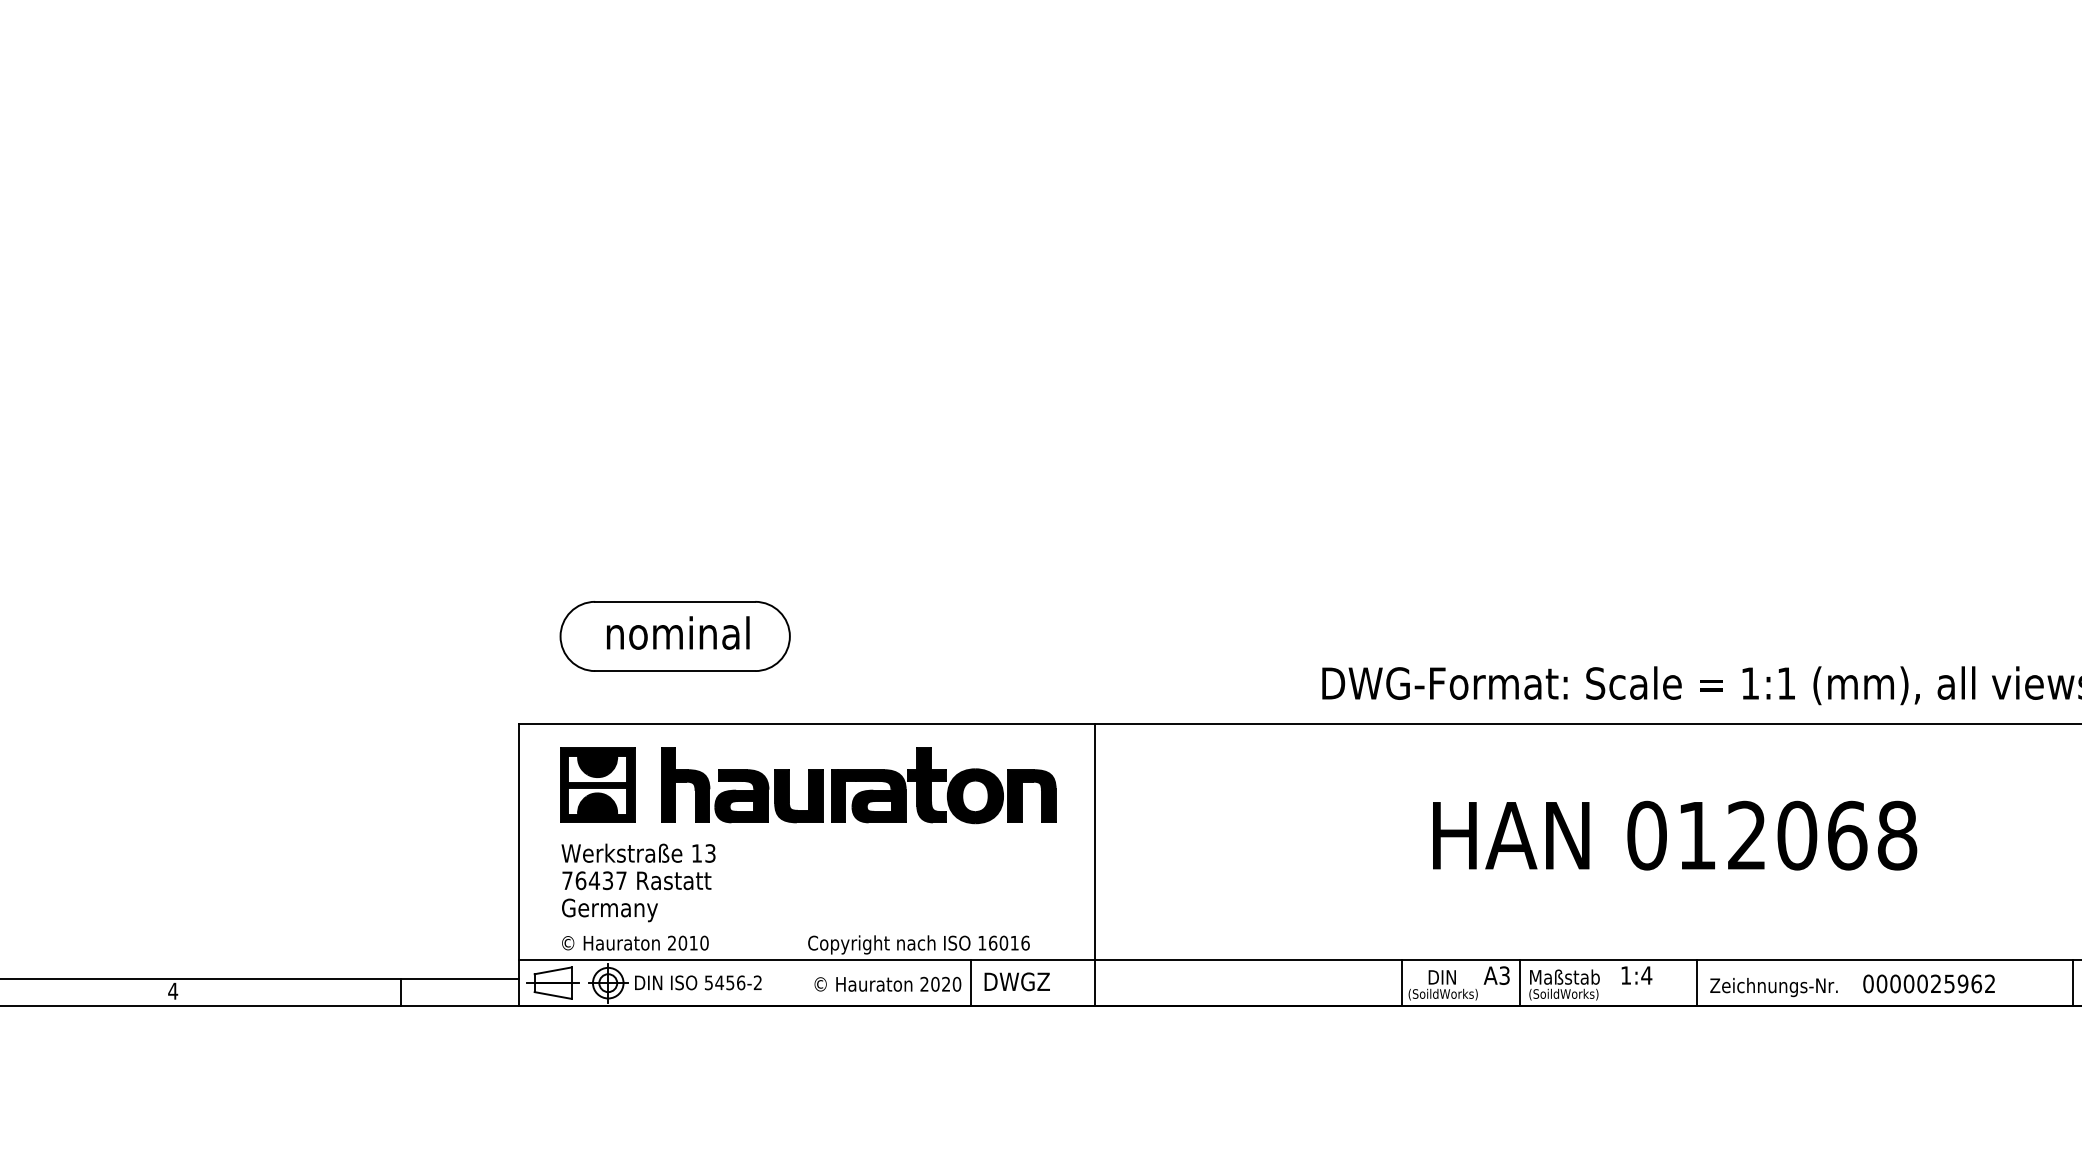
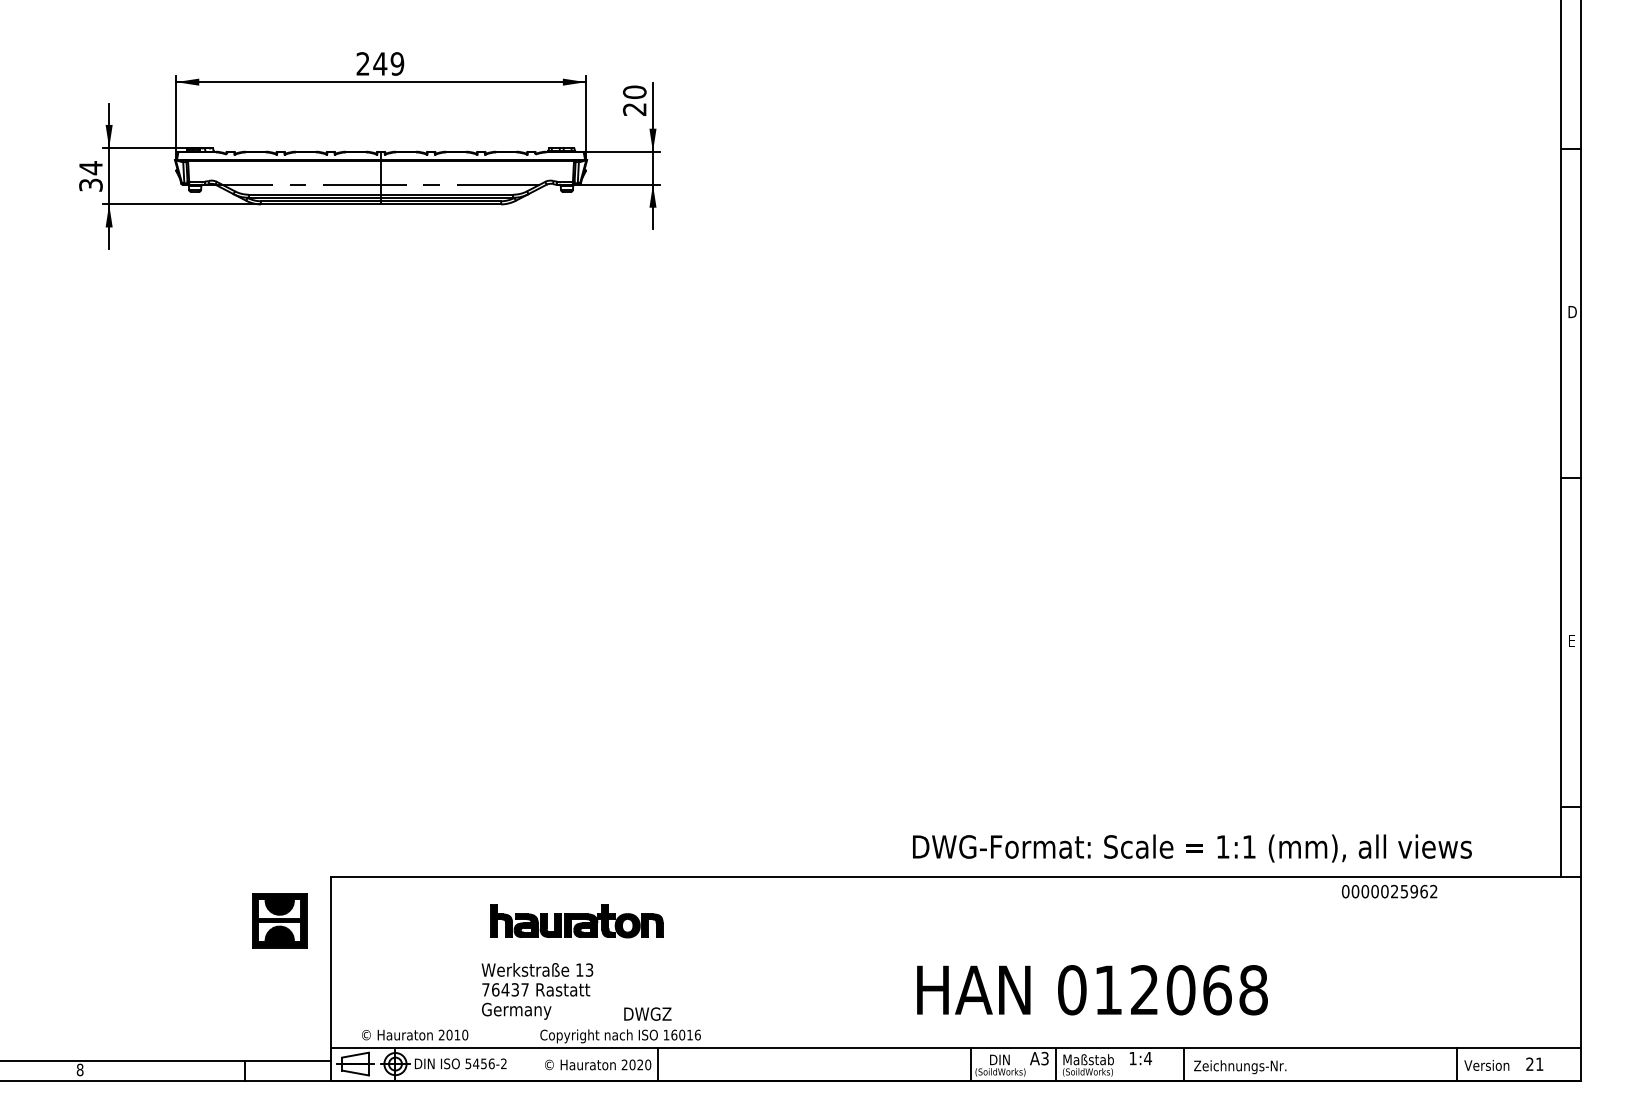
part: (674, 635) -> (443, 812), removed
part: (597, 785) -> (279, 920), moved
part: (858, 786) -> (576, 921), size x0.6
text: (1675, 836) -> (1092, 990), moved
line: (1095, 865) -> (748, 978), removed
text: (638, 882) -> (537, 991), moved
text: (1016, 980) -> (647, 1013), moved
text: (1928, 983) -> (1389, 891), moved
text: (172, 990) -> (79, 1069), 4 -> 8

